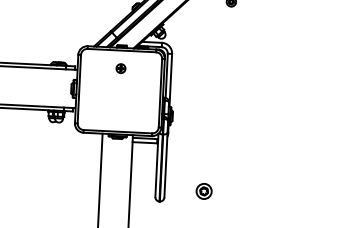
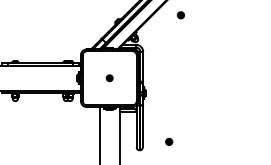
part: (120, 68) -> (109, 78), moved
part: (204, 190) -> (169, 141), size x0.62

